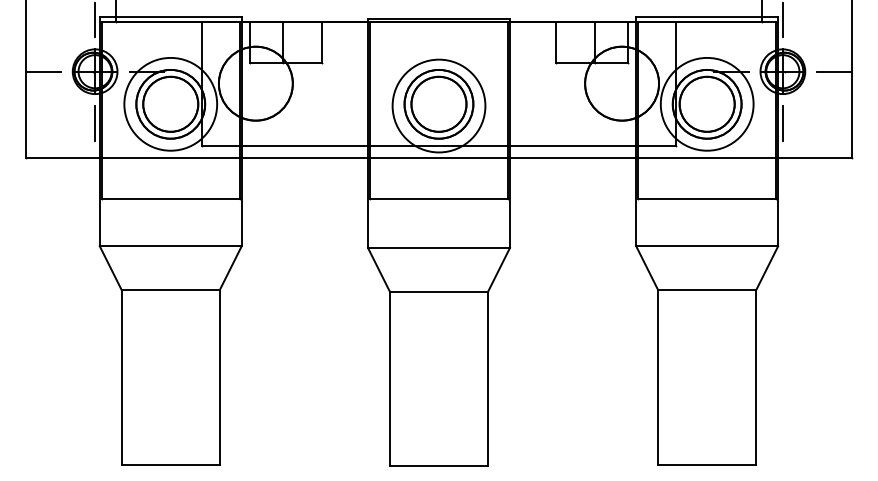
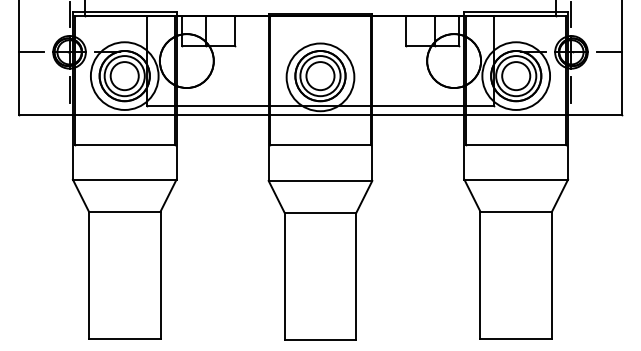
circle: (170, 103) -> (124, 75), size x0.7
circle: (438, 103) -> (320, 75), size x0.7
circle: (706, 103) -> (515, 75), size x0.7

